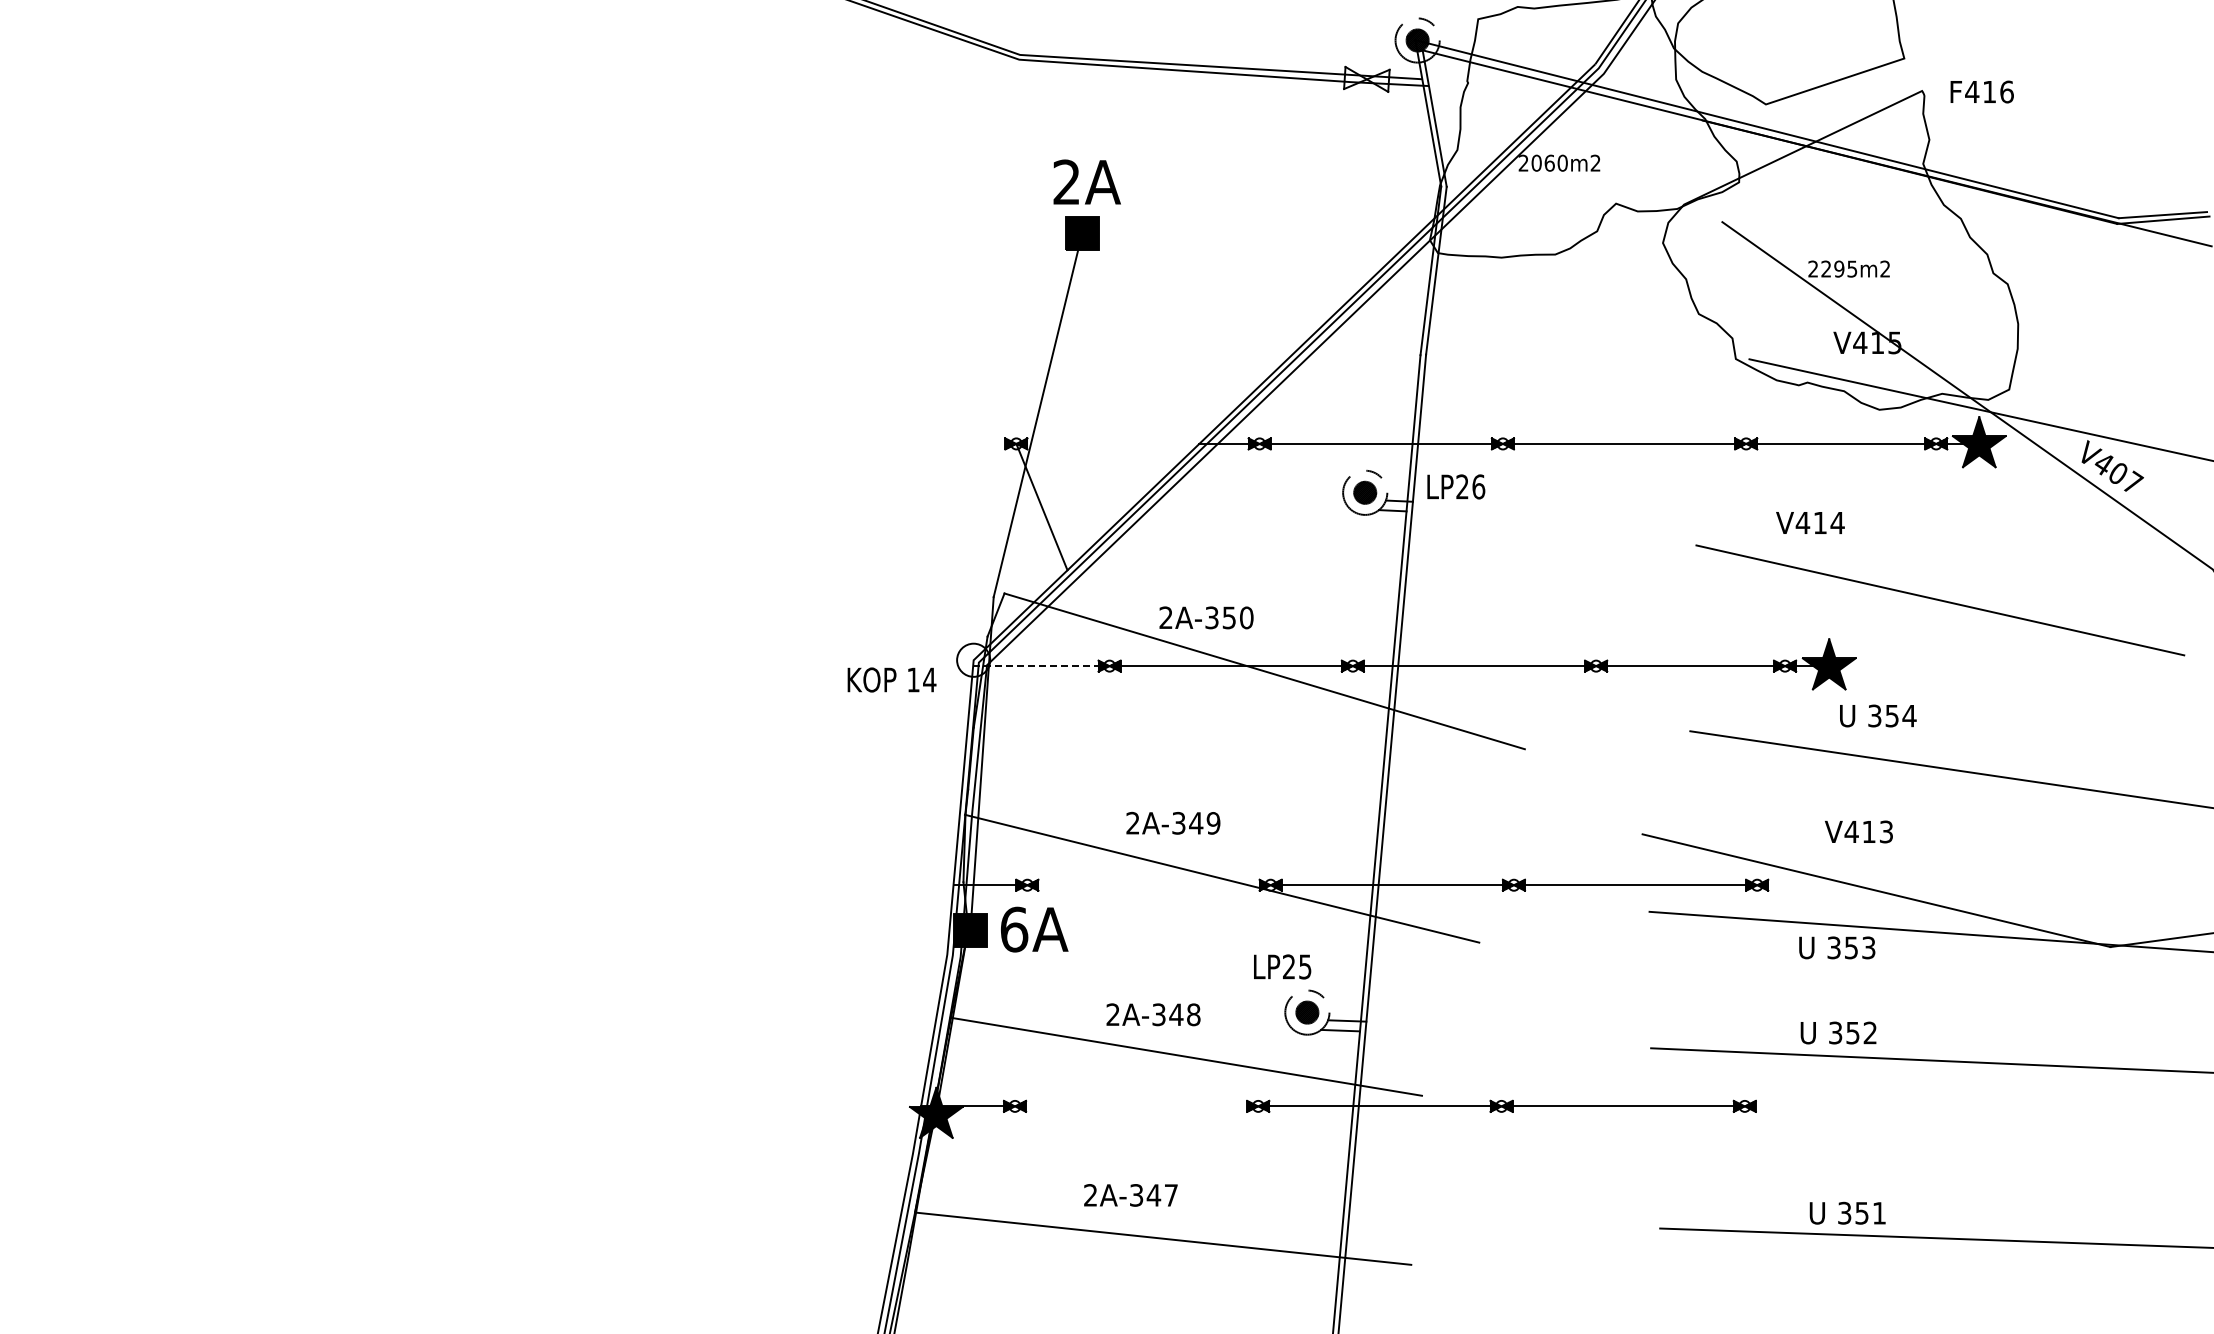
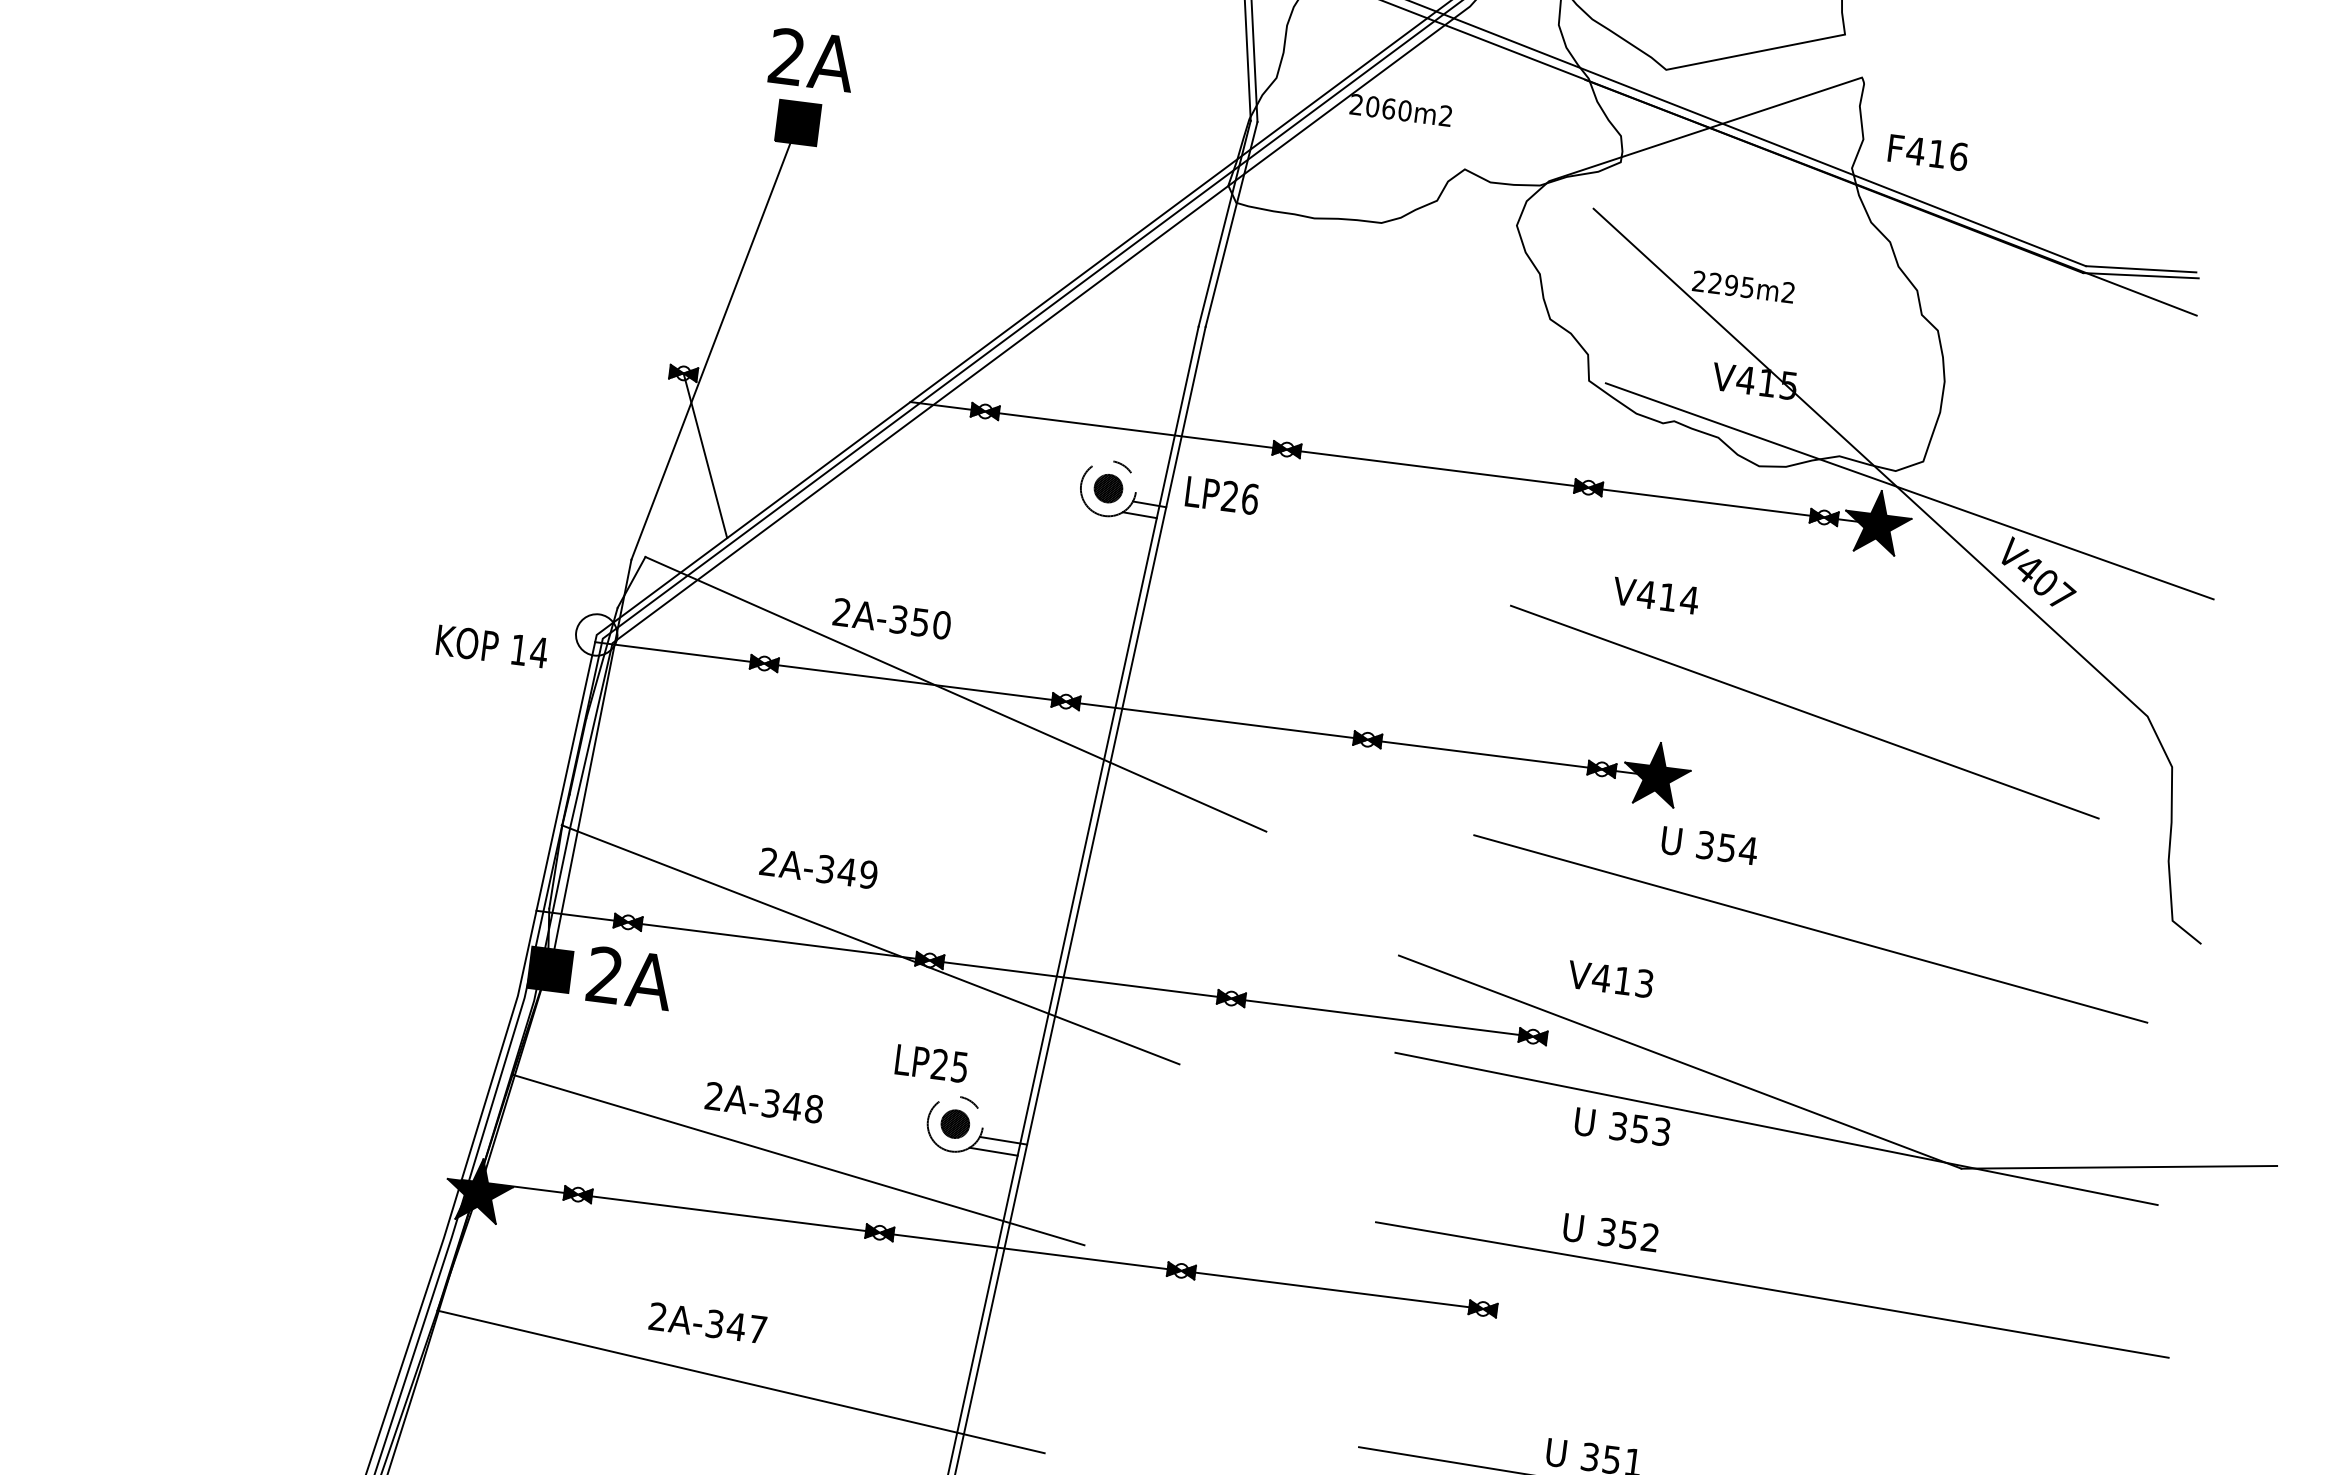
text: (1981, 91) -> (1927, 152), moved
line: (1035, 666) -> (672, 652), dashed -> solid
text: (1858, 831) -> (1610, 978), moved
line: (1148, 885) -> (778, 941), added
text: (1014, 929) -> (605, 975), 6A -> 2A
line: (1136, 1106) -> (728, 1213), added

